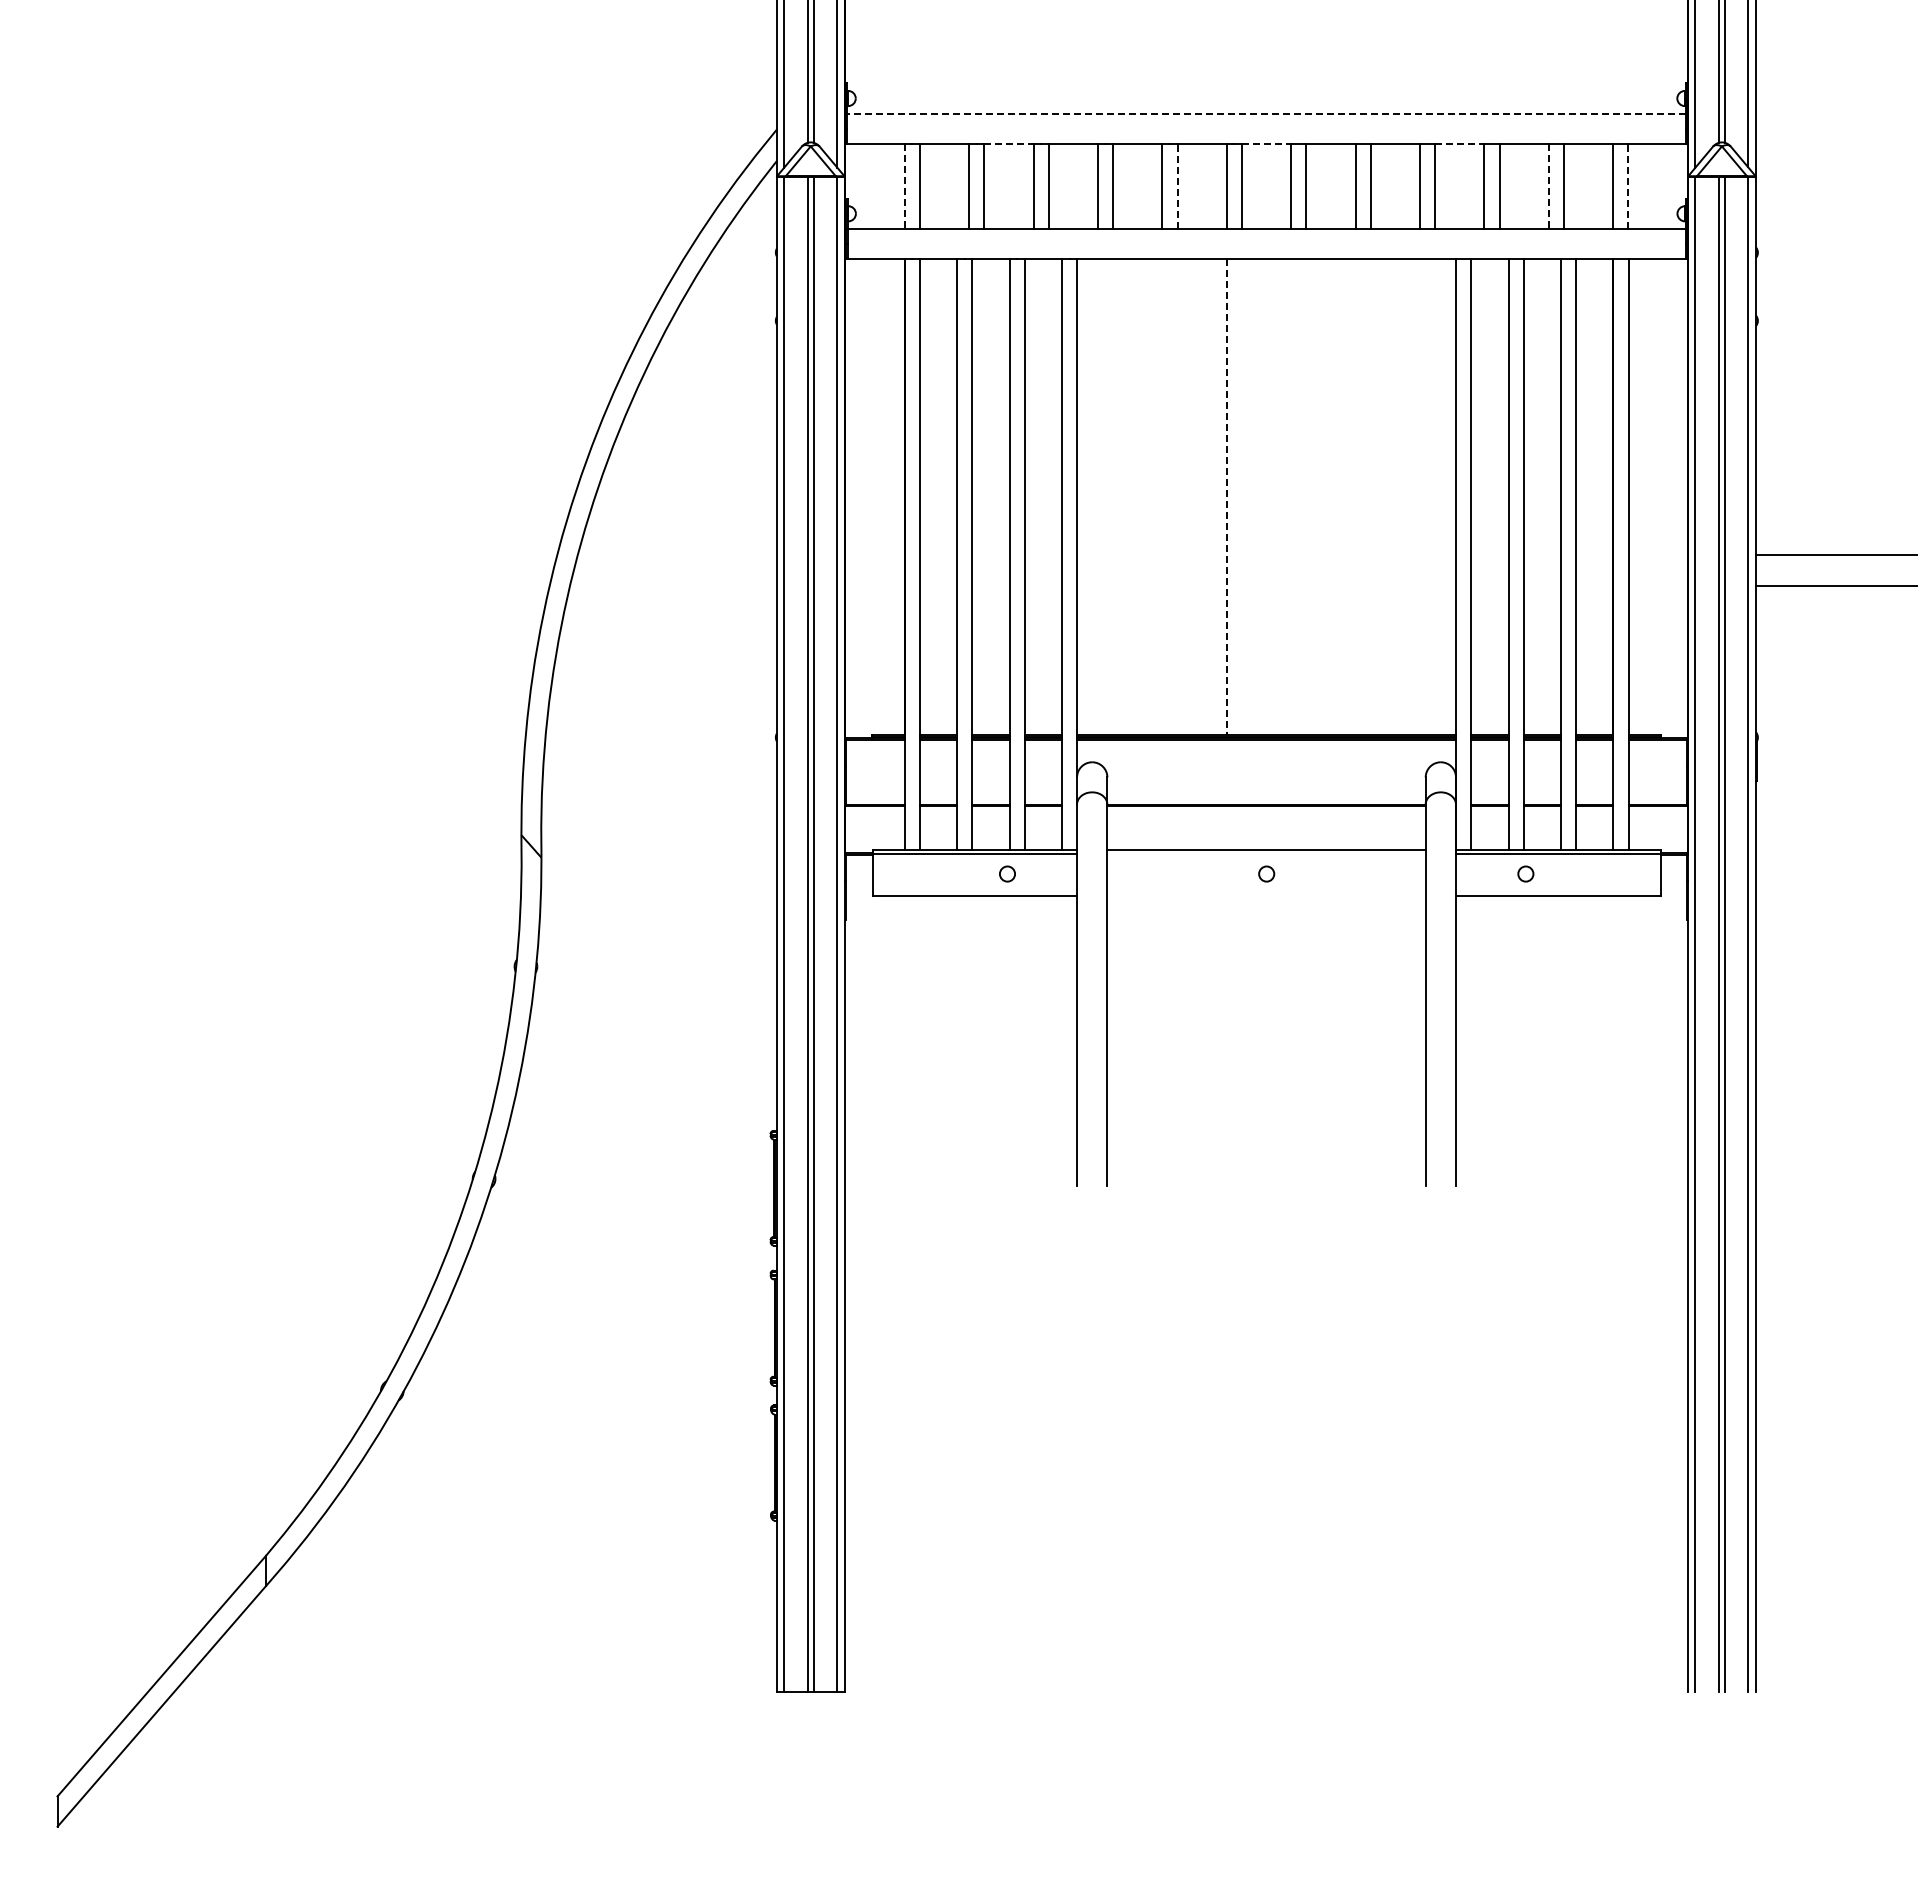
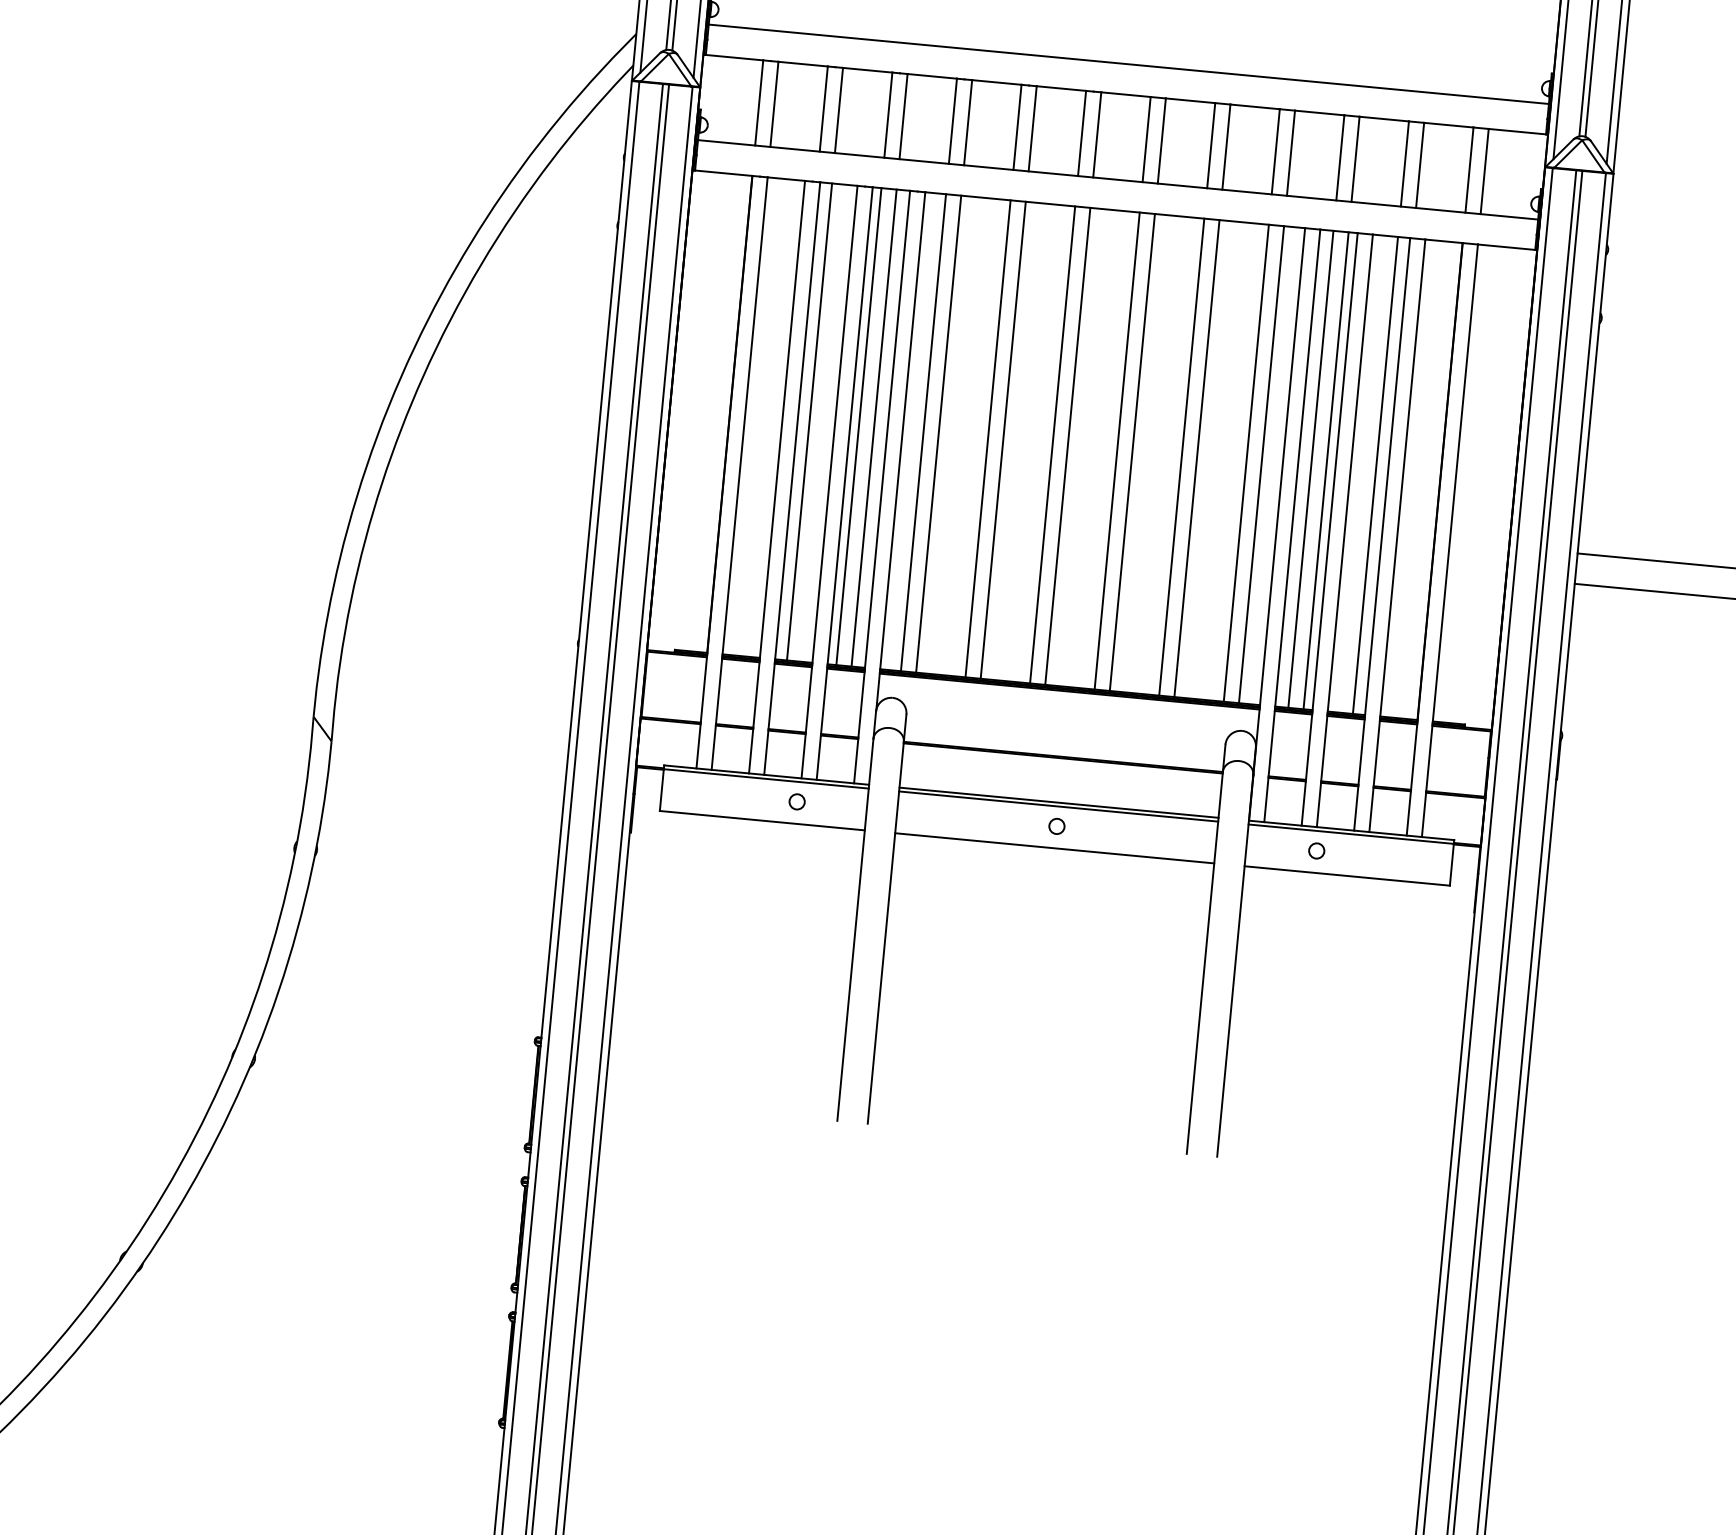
line: (1266, 113) -> (1128, 64), dashed -> solid
line: (1008, 144) -> (867, 70), dashed -> solid
line: (1266, 144) -> (1125, 95), dashed -> solid
line: (1459, 144) -> (1319, 113), dashed -> solid
line: (1177, 185) -> (1032, 127), dashed -> solid
line: (1628, 185) -> (1484, 170), dashed -> solid
line: (904, 186) -> (759, 102), dashed -> solid
line: (1548, 186) -> (1404, 163), dashed -> solid
line: (984, 497) -> (809, 422), added
line: (1033, 497) -> (858, 426), added
line: (1048, 497) -> (873, 428), added
line: (1097, 497) -> (923, 432), added
line: (1113, 497) -> (939, 434), added
line: (1162, 497) -> (988, 439), added
line: (1177, 497) -> (1003, 440), added
line: (1226, 497) -> (1052, 445), dashed -> solid
line: (1241, 497) -> (1067, 446), added
line: (1291, 497) -> (1117, 451), added
line: (1306, 497) -> (1132, 452), added
line: (1355, 497) -> (1181, 457), added
line: (1370, 497) -> (1196, 458), added
line: (1420, 497) -> (1246, 463), added
line: (1435, 497) -> (1261, 465), added
line: (1484, 497) -> (1310, 469), added
line: (1499, 497) -> (1325, 471), added
line: (1548, 497) -> (1375, 475), added
line: (1266, 854) -> (1058, 806), added
line: (1266, 895) -> (1054, 847), added

